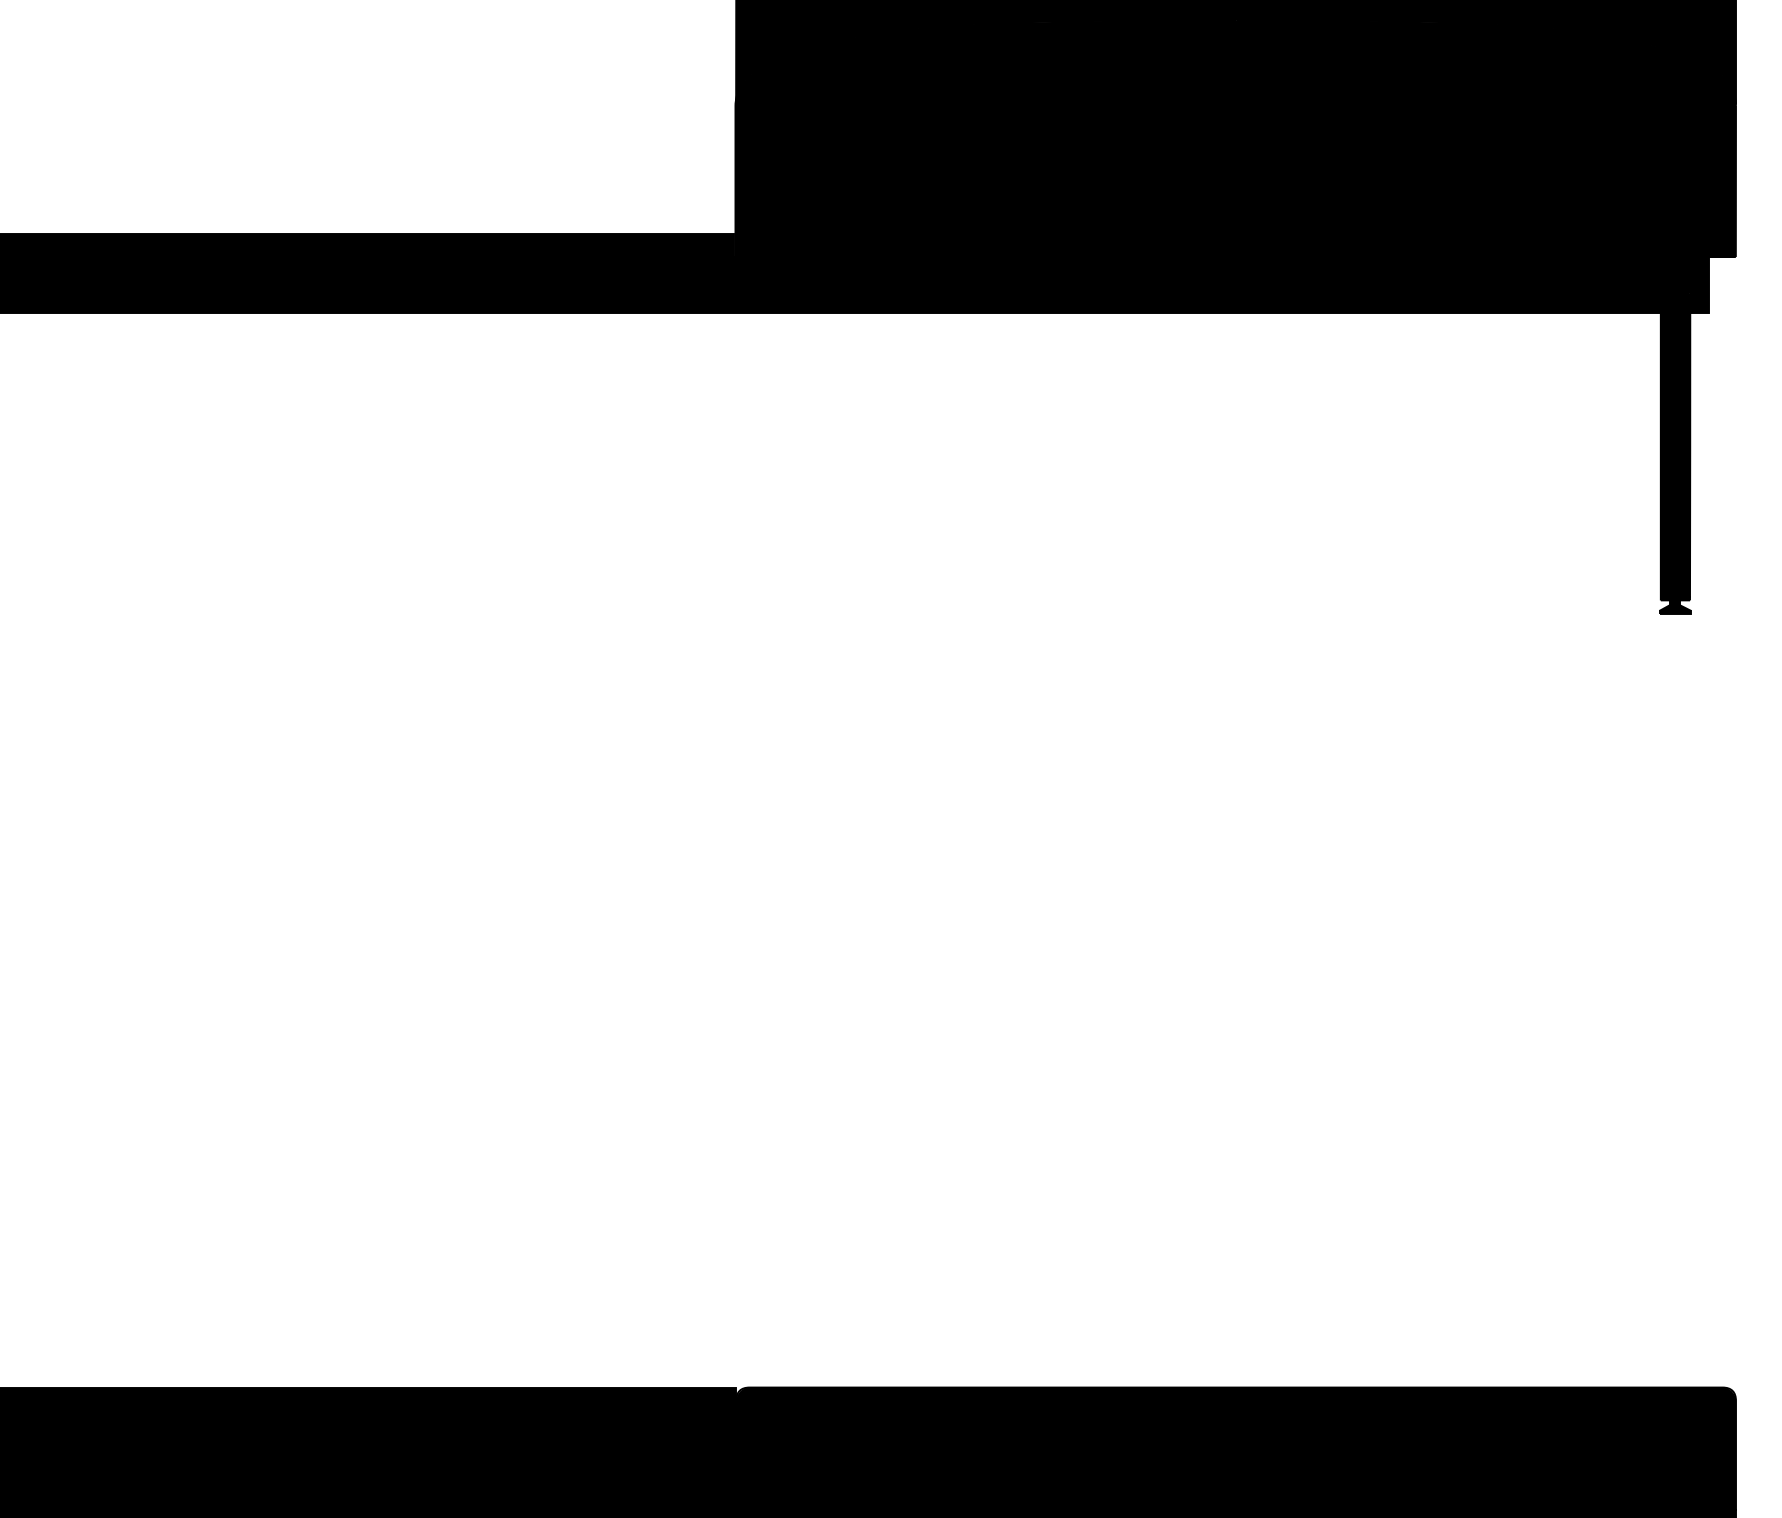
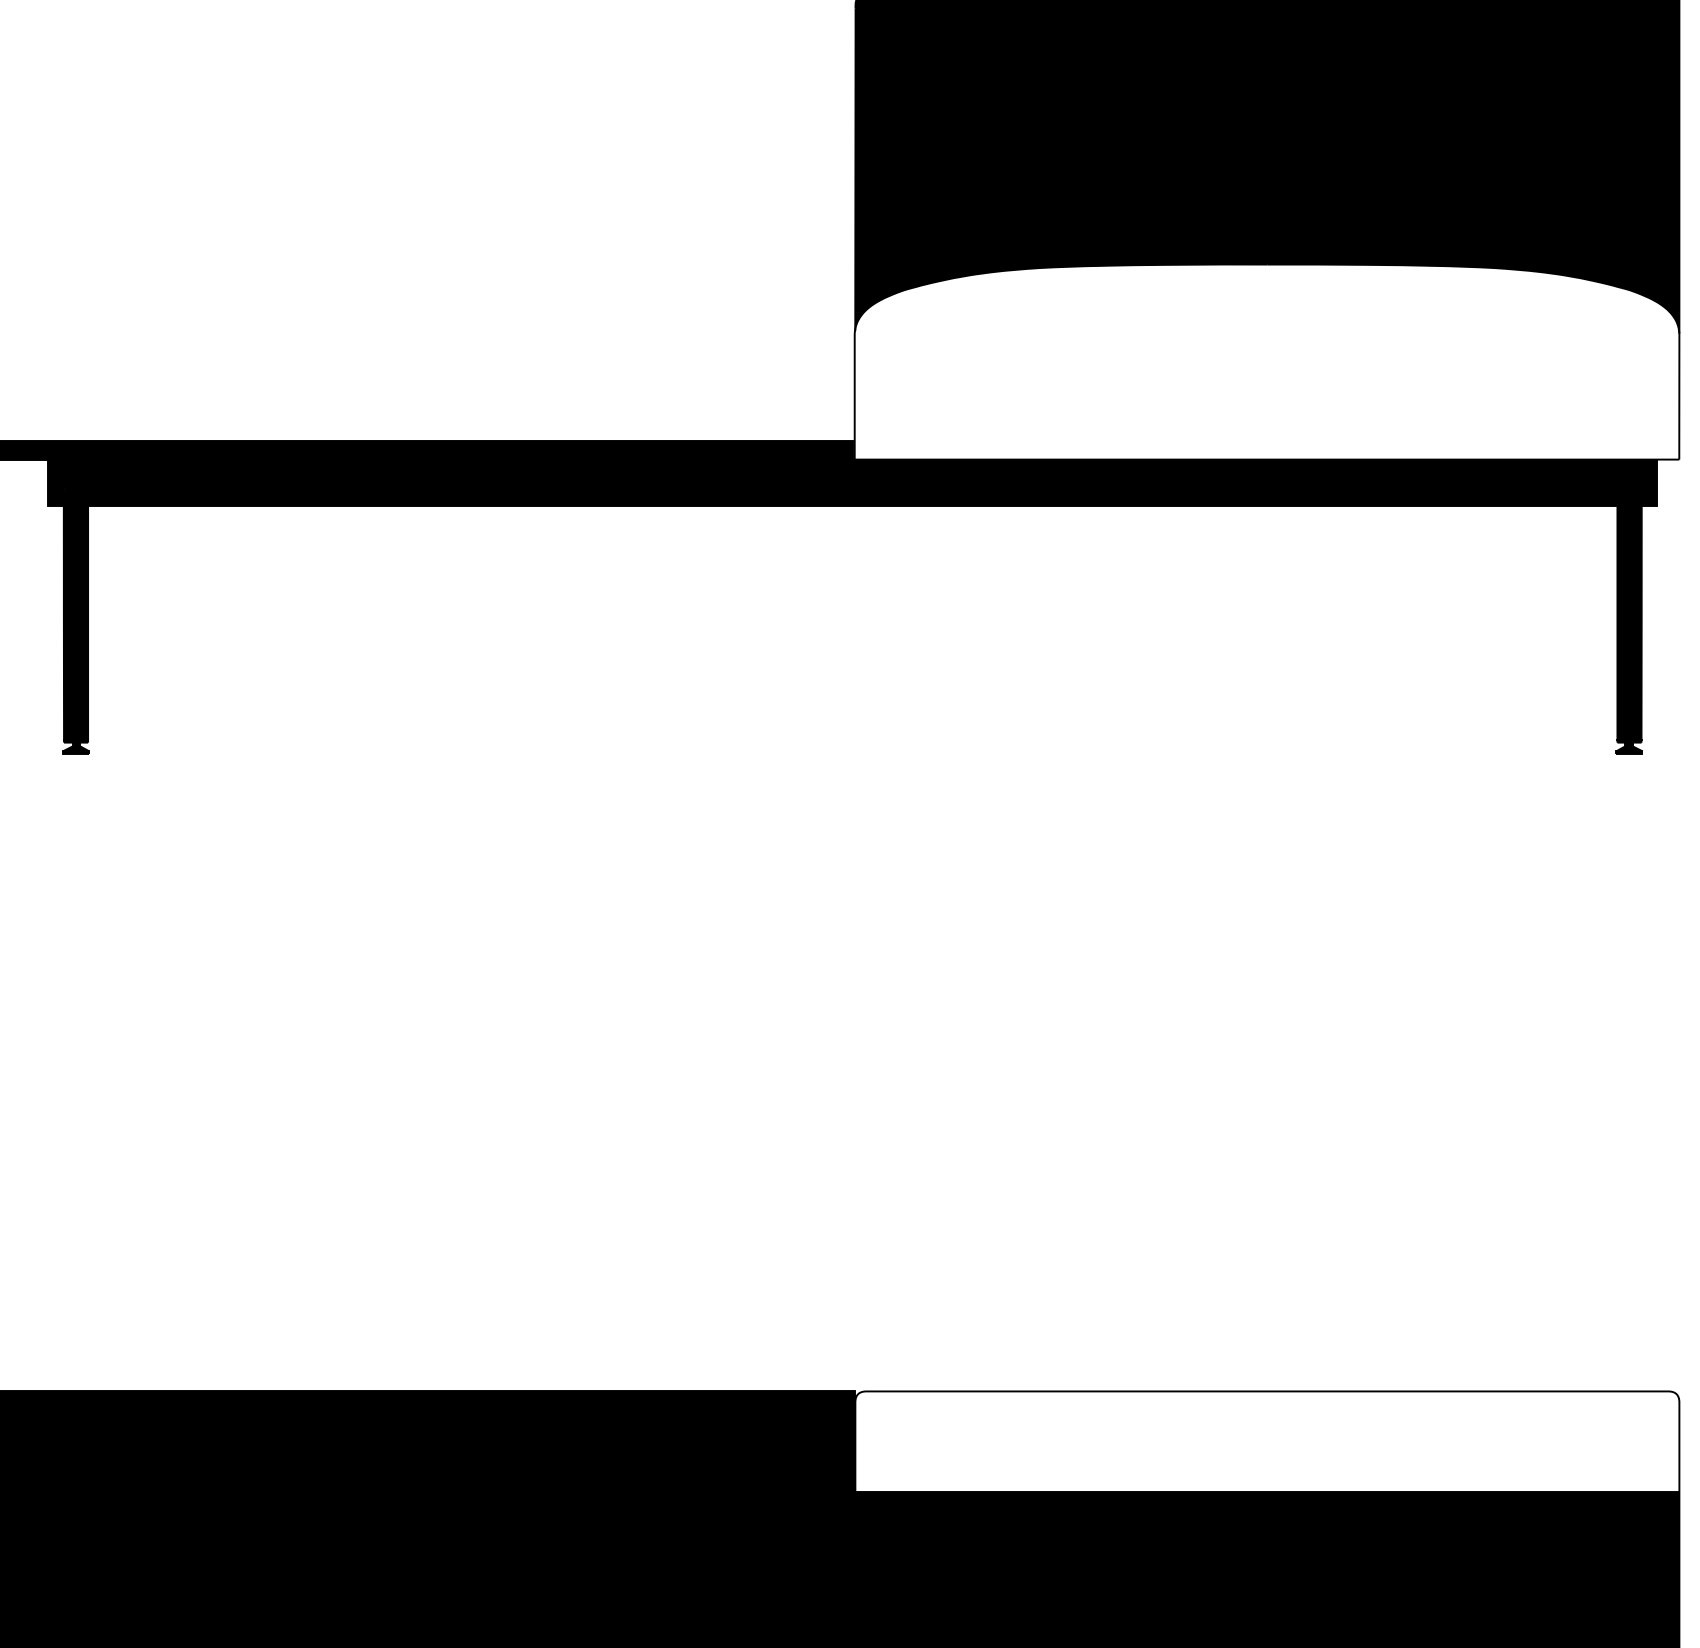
fill: (1235, 138) -> (1266, 361), removed
fill: (1236, 1448) -> (1267, 1441), removed

